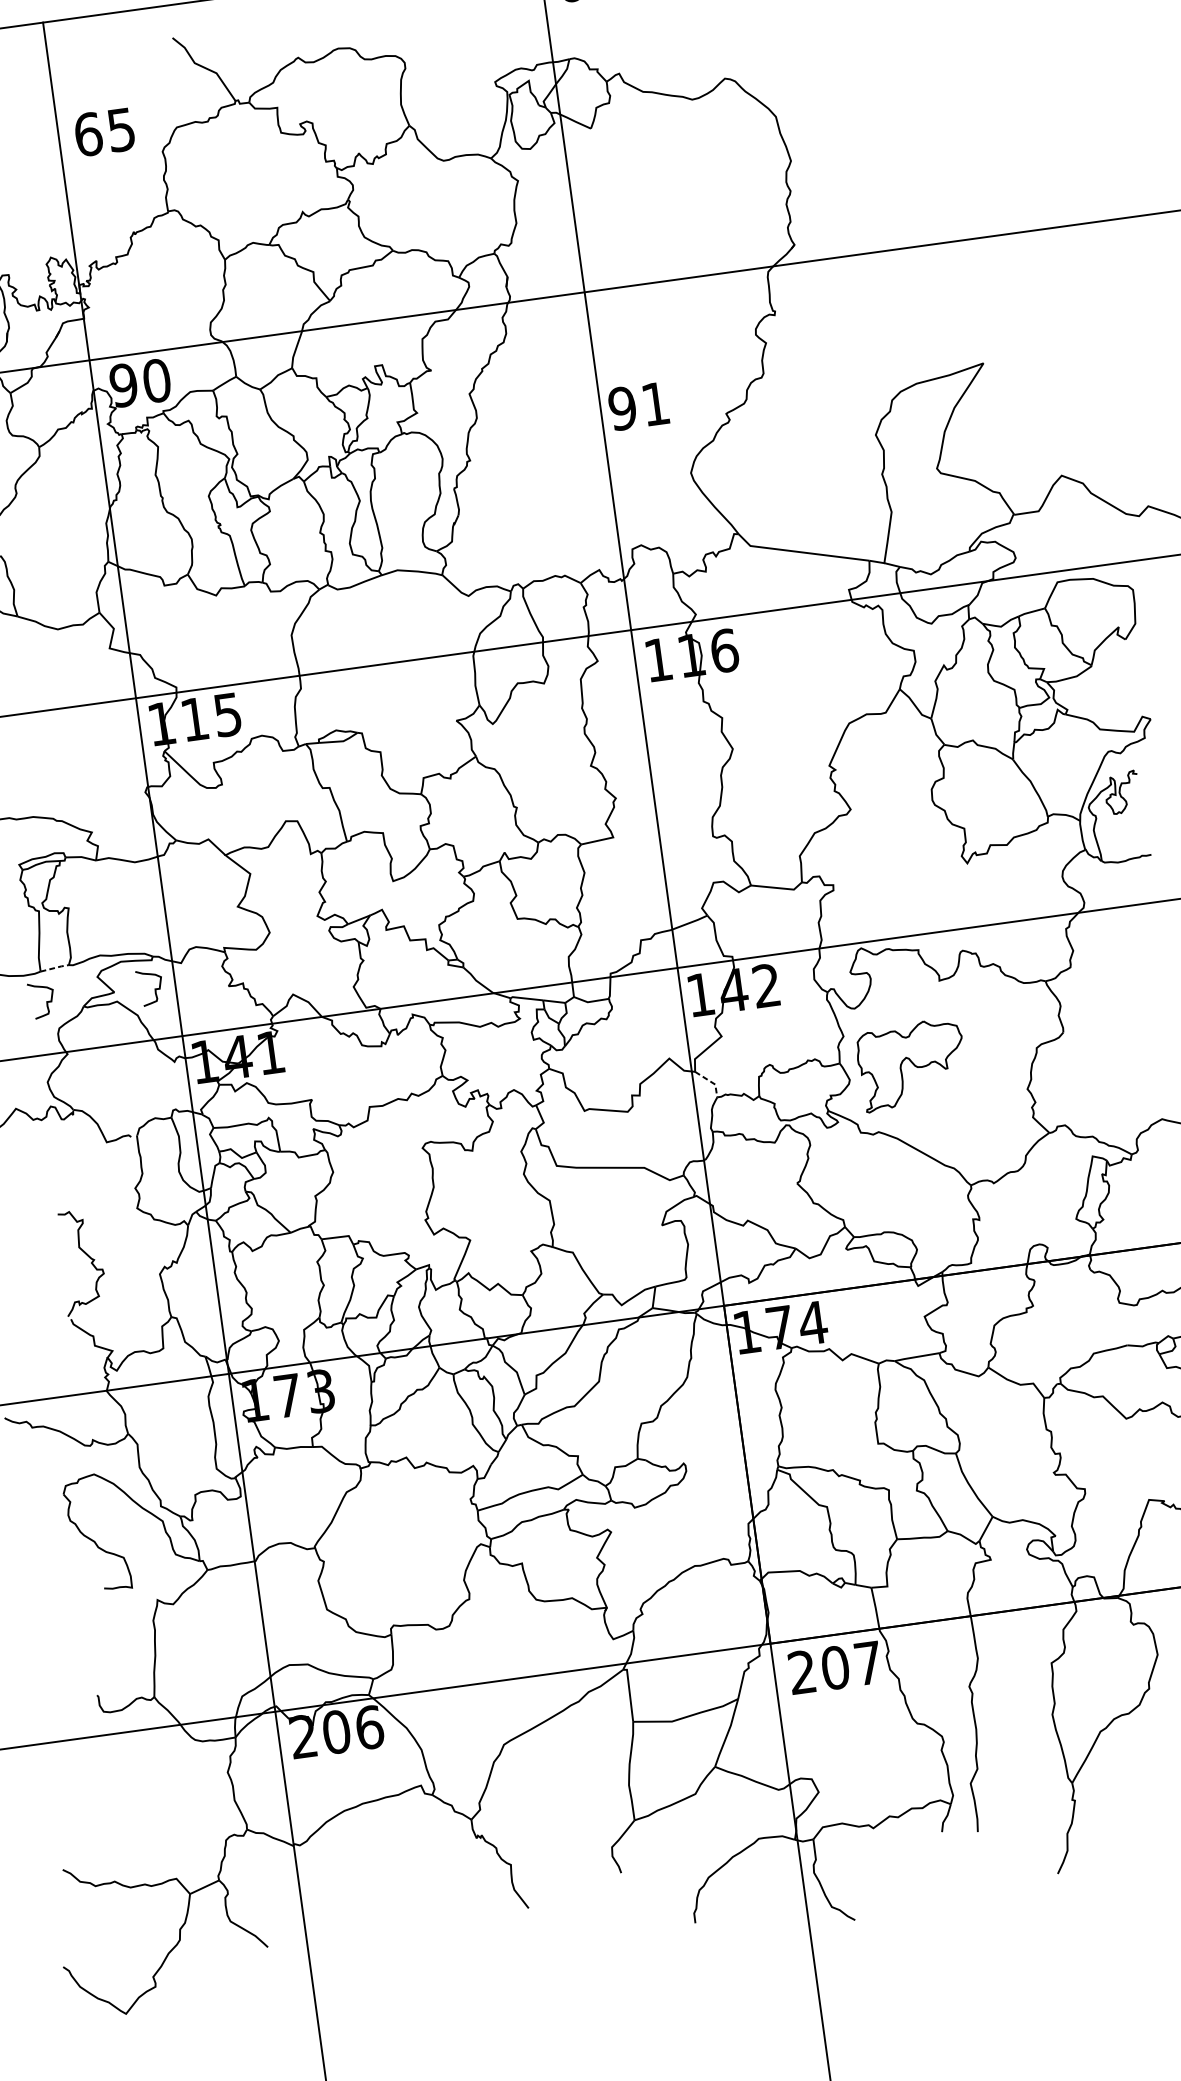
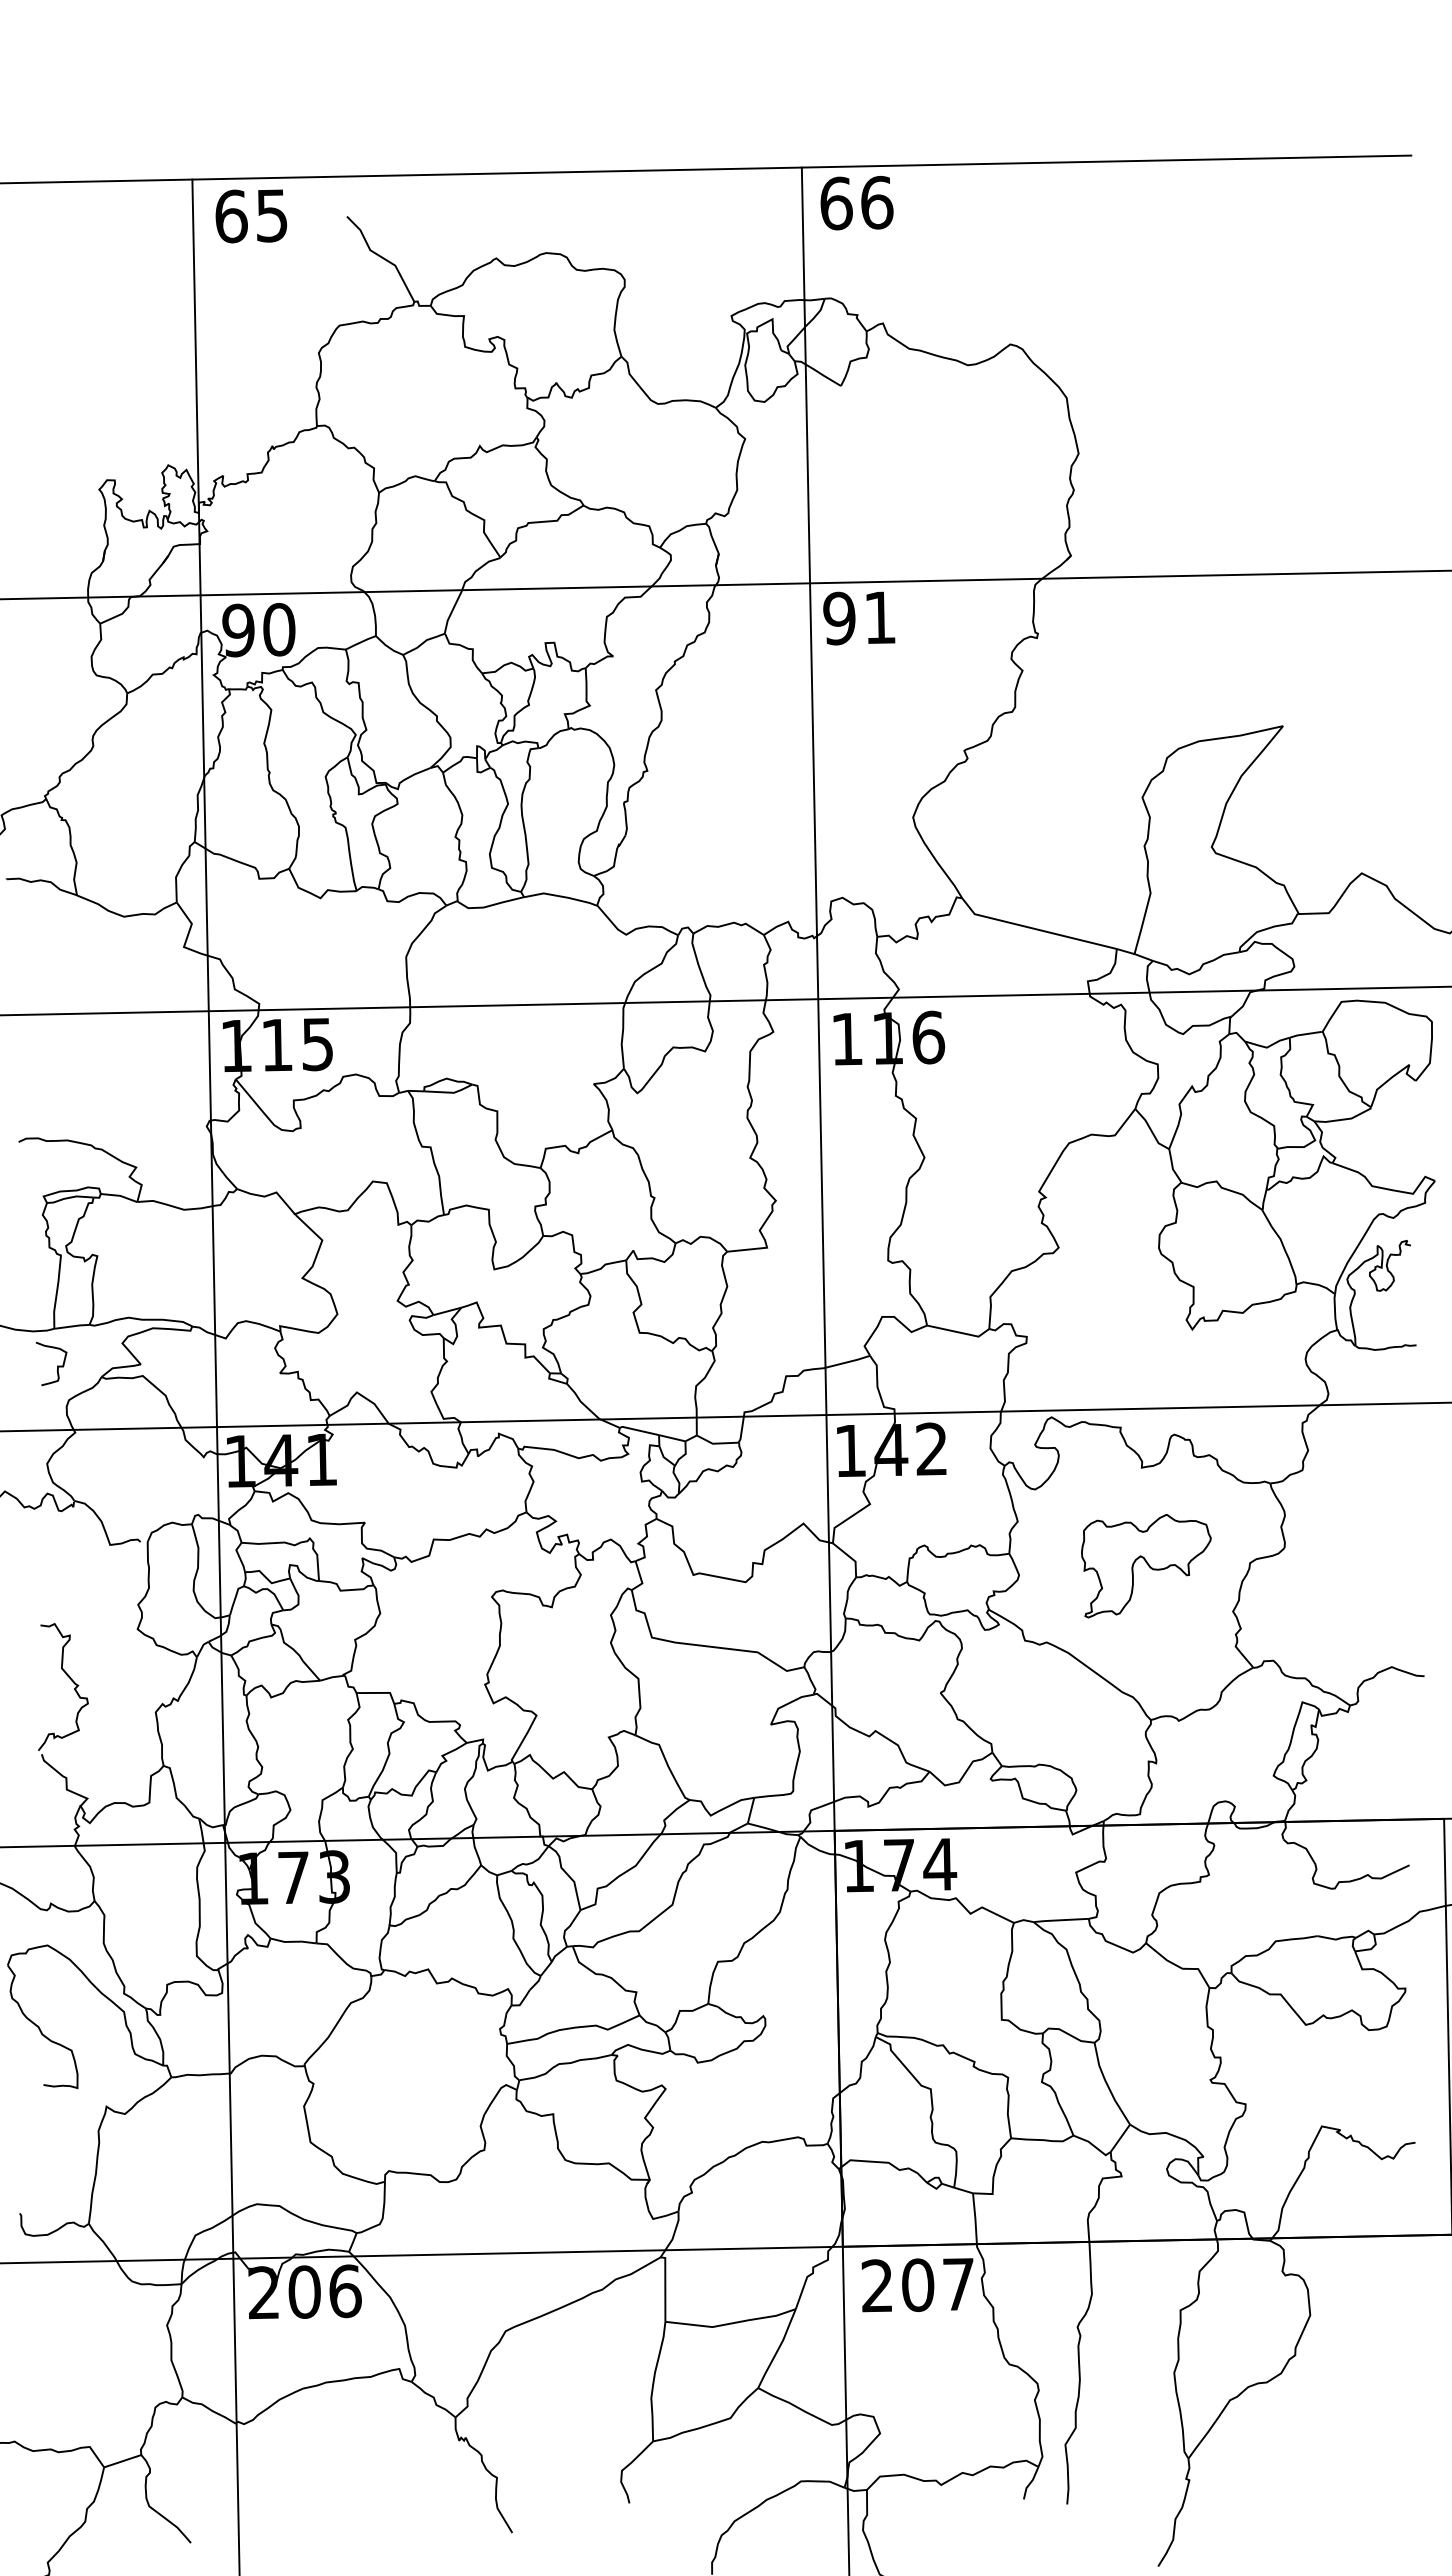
text: (103, 132) -> (250, 216), moved
text: (638, 406) -> (859, 618), moved
line: (55, 967) -> (73, 1326), dashed -> solid
curve: (154, 988) -> (190, 1365), removed
part: (911, 1065) -> (1146, 1566), moved
line: (711, 1081) -> (851, 1557), dashed -> solid

